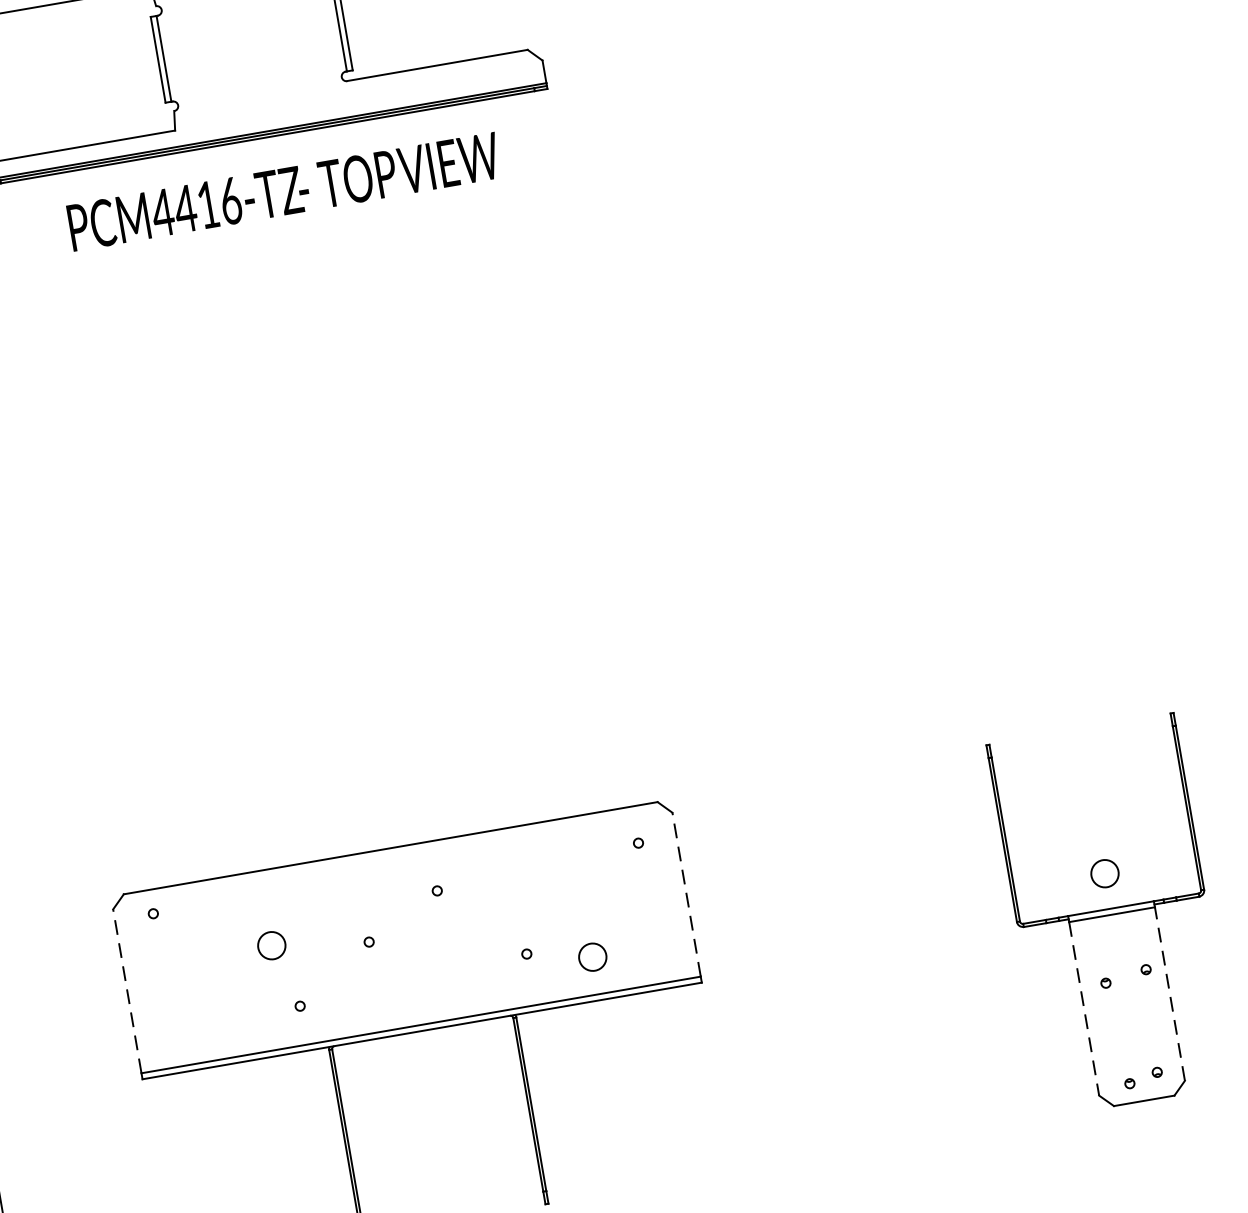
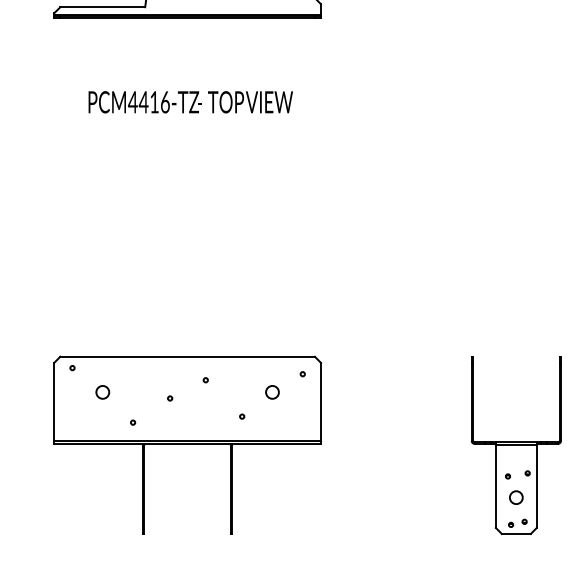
text: (283, 192) -> (190, 102), moved
circle: (1105, 873) -> (516, 497), moved
line: (685, 893) -> (320, 401), dashed -> solid
circle: (271, 946) -> (102, 392), moved
circle: (592, 957) -> (272, 392), moved
line: (127, 990) -> (54, 401), dashed -> solid
line: (1169, 993) -> (536, 486), dashed -> solid
line: (1083, 1010) -> (495, 487), dashed -> solid

